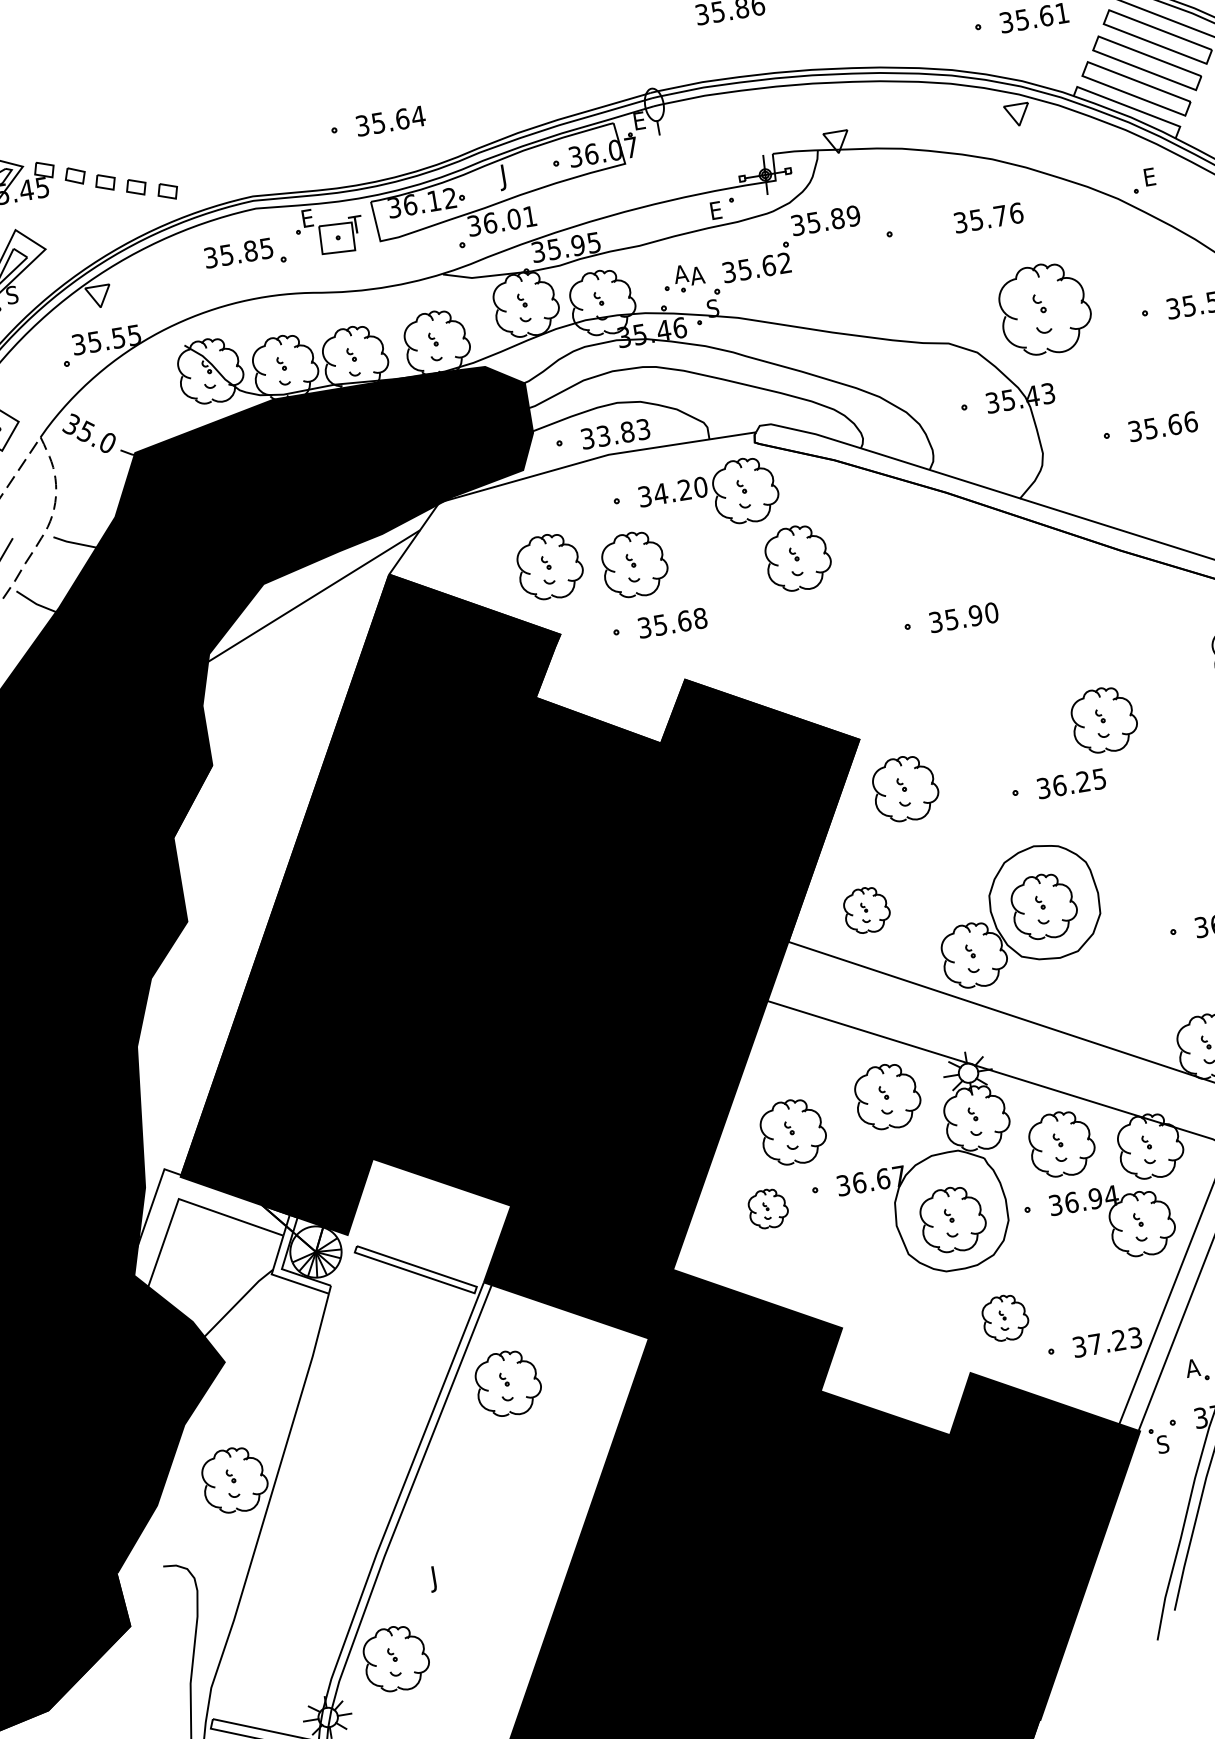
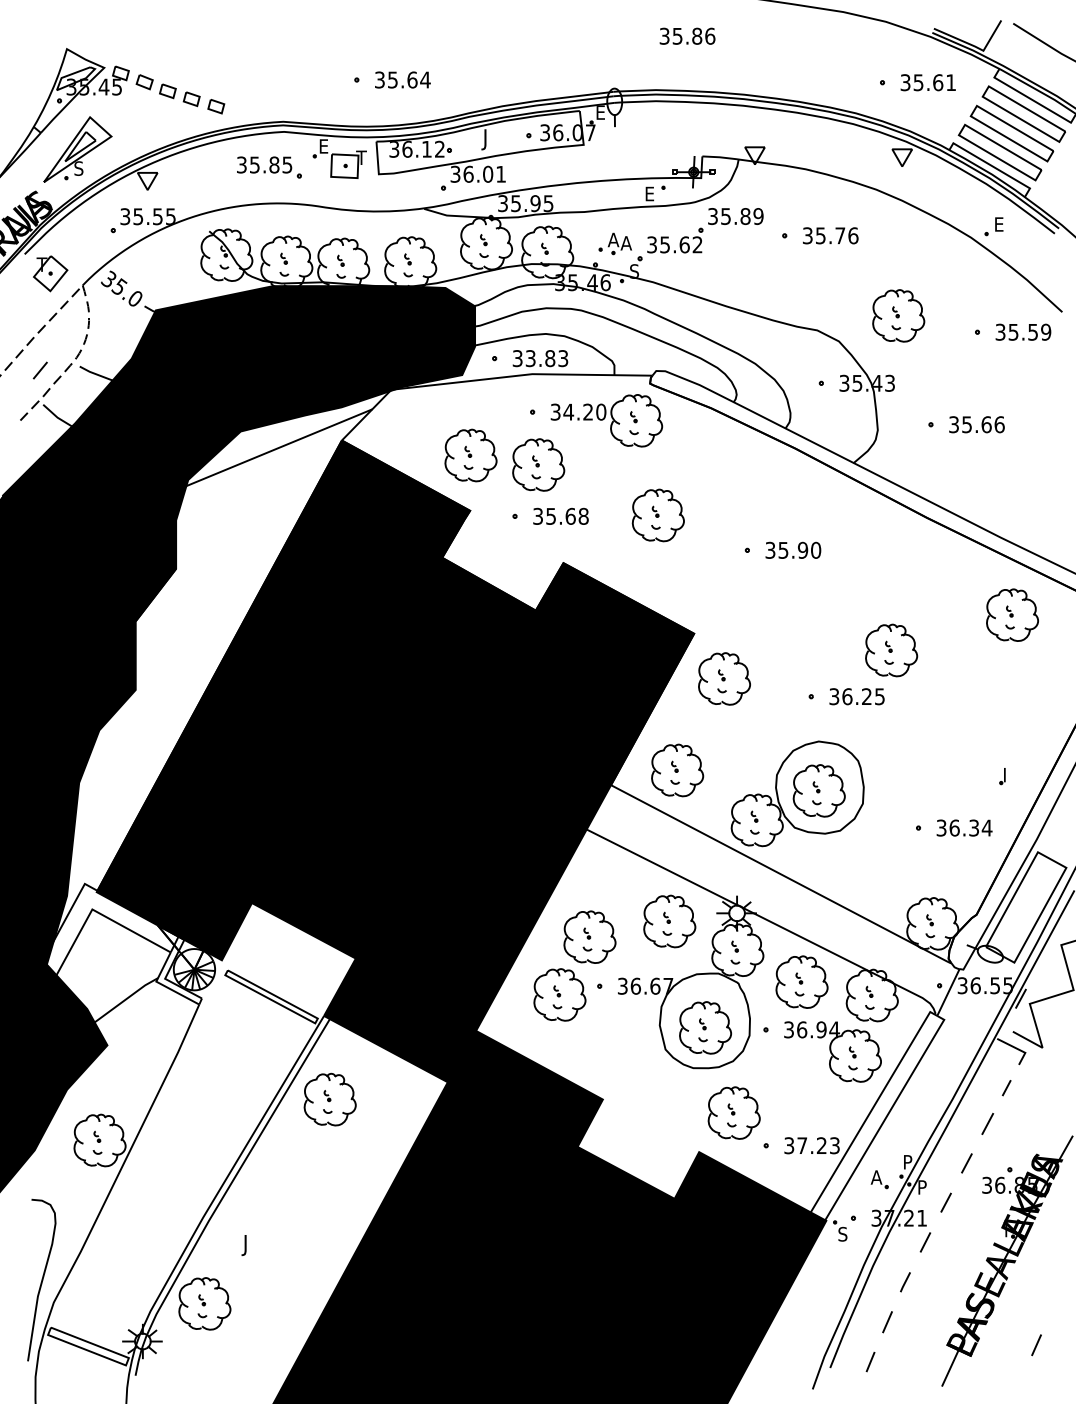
text: (988, 217) -> (830, 235), moved
part: (1044, 308) -> (898, 315), size x0.71
part: (797, 558) -> (657, 515), moved
part: (866, 910) -> (677, 770), size x1.43
part: (767, 1208) -> (559, 994), size x1.67
part: (1004, 1317) -> (733, 1112), size x1.43

